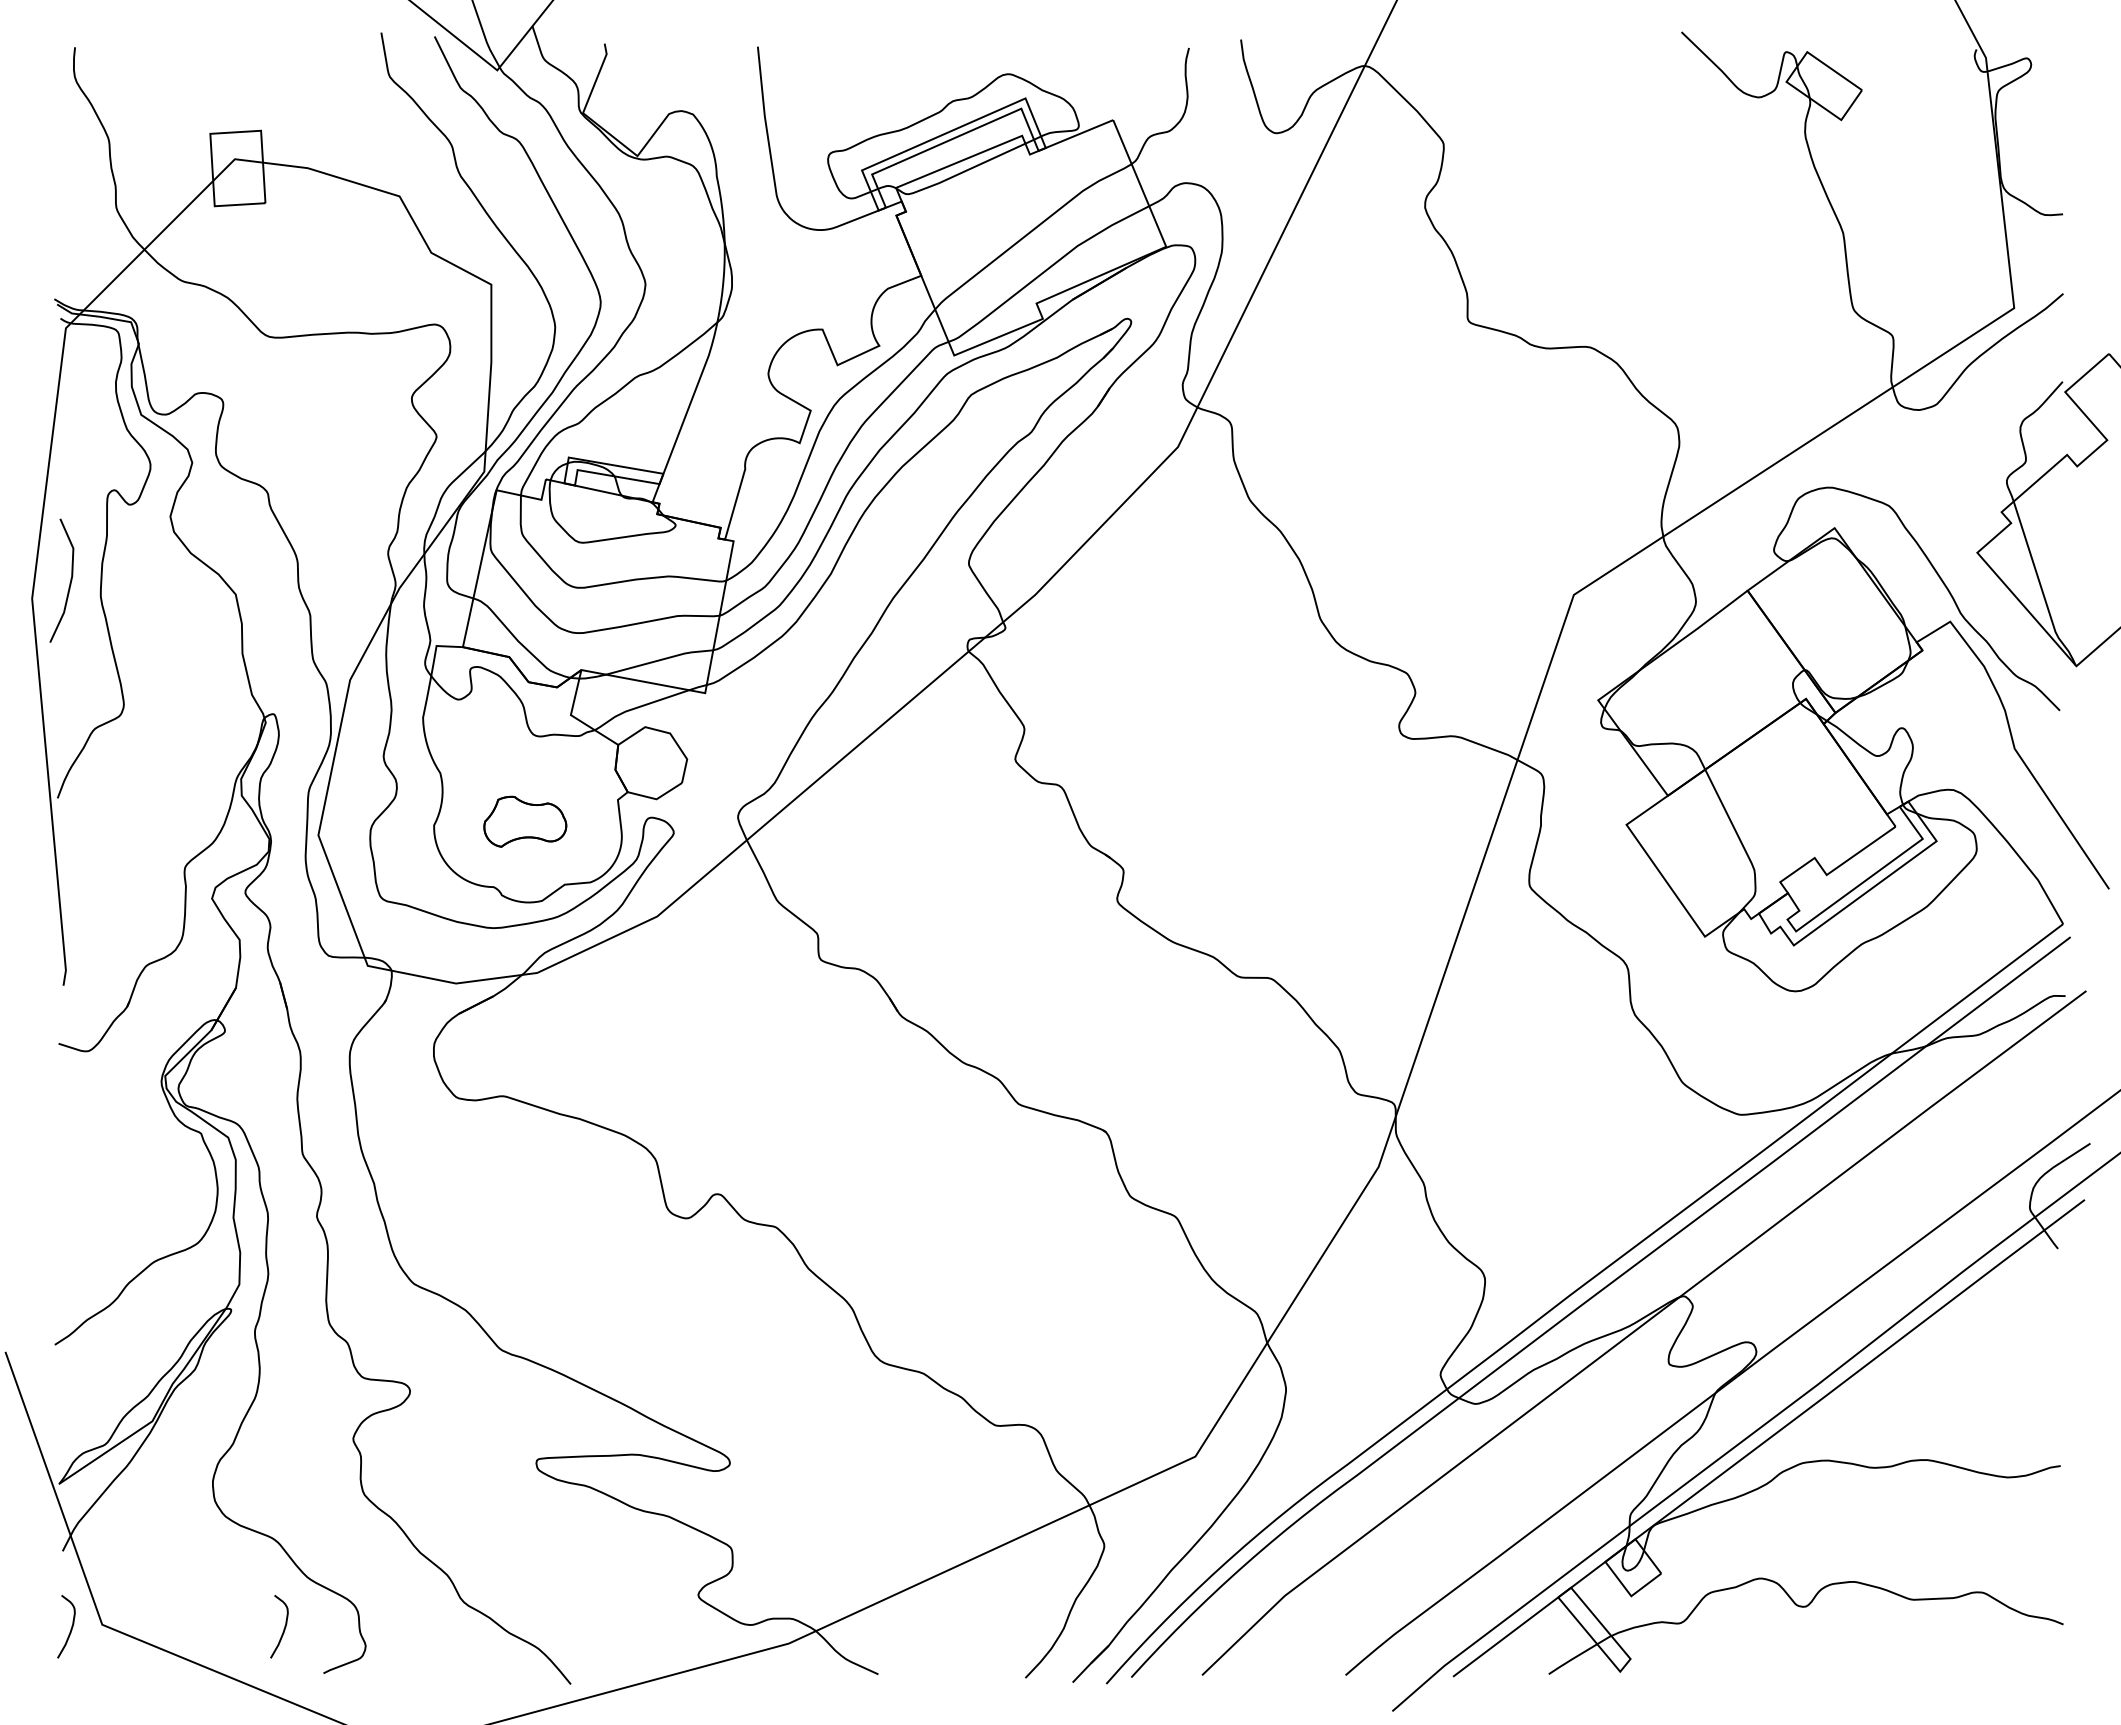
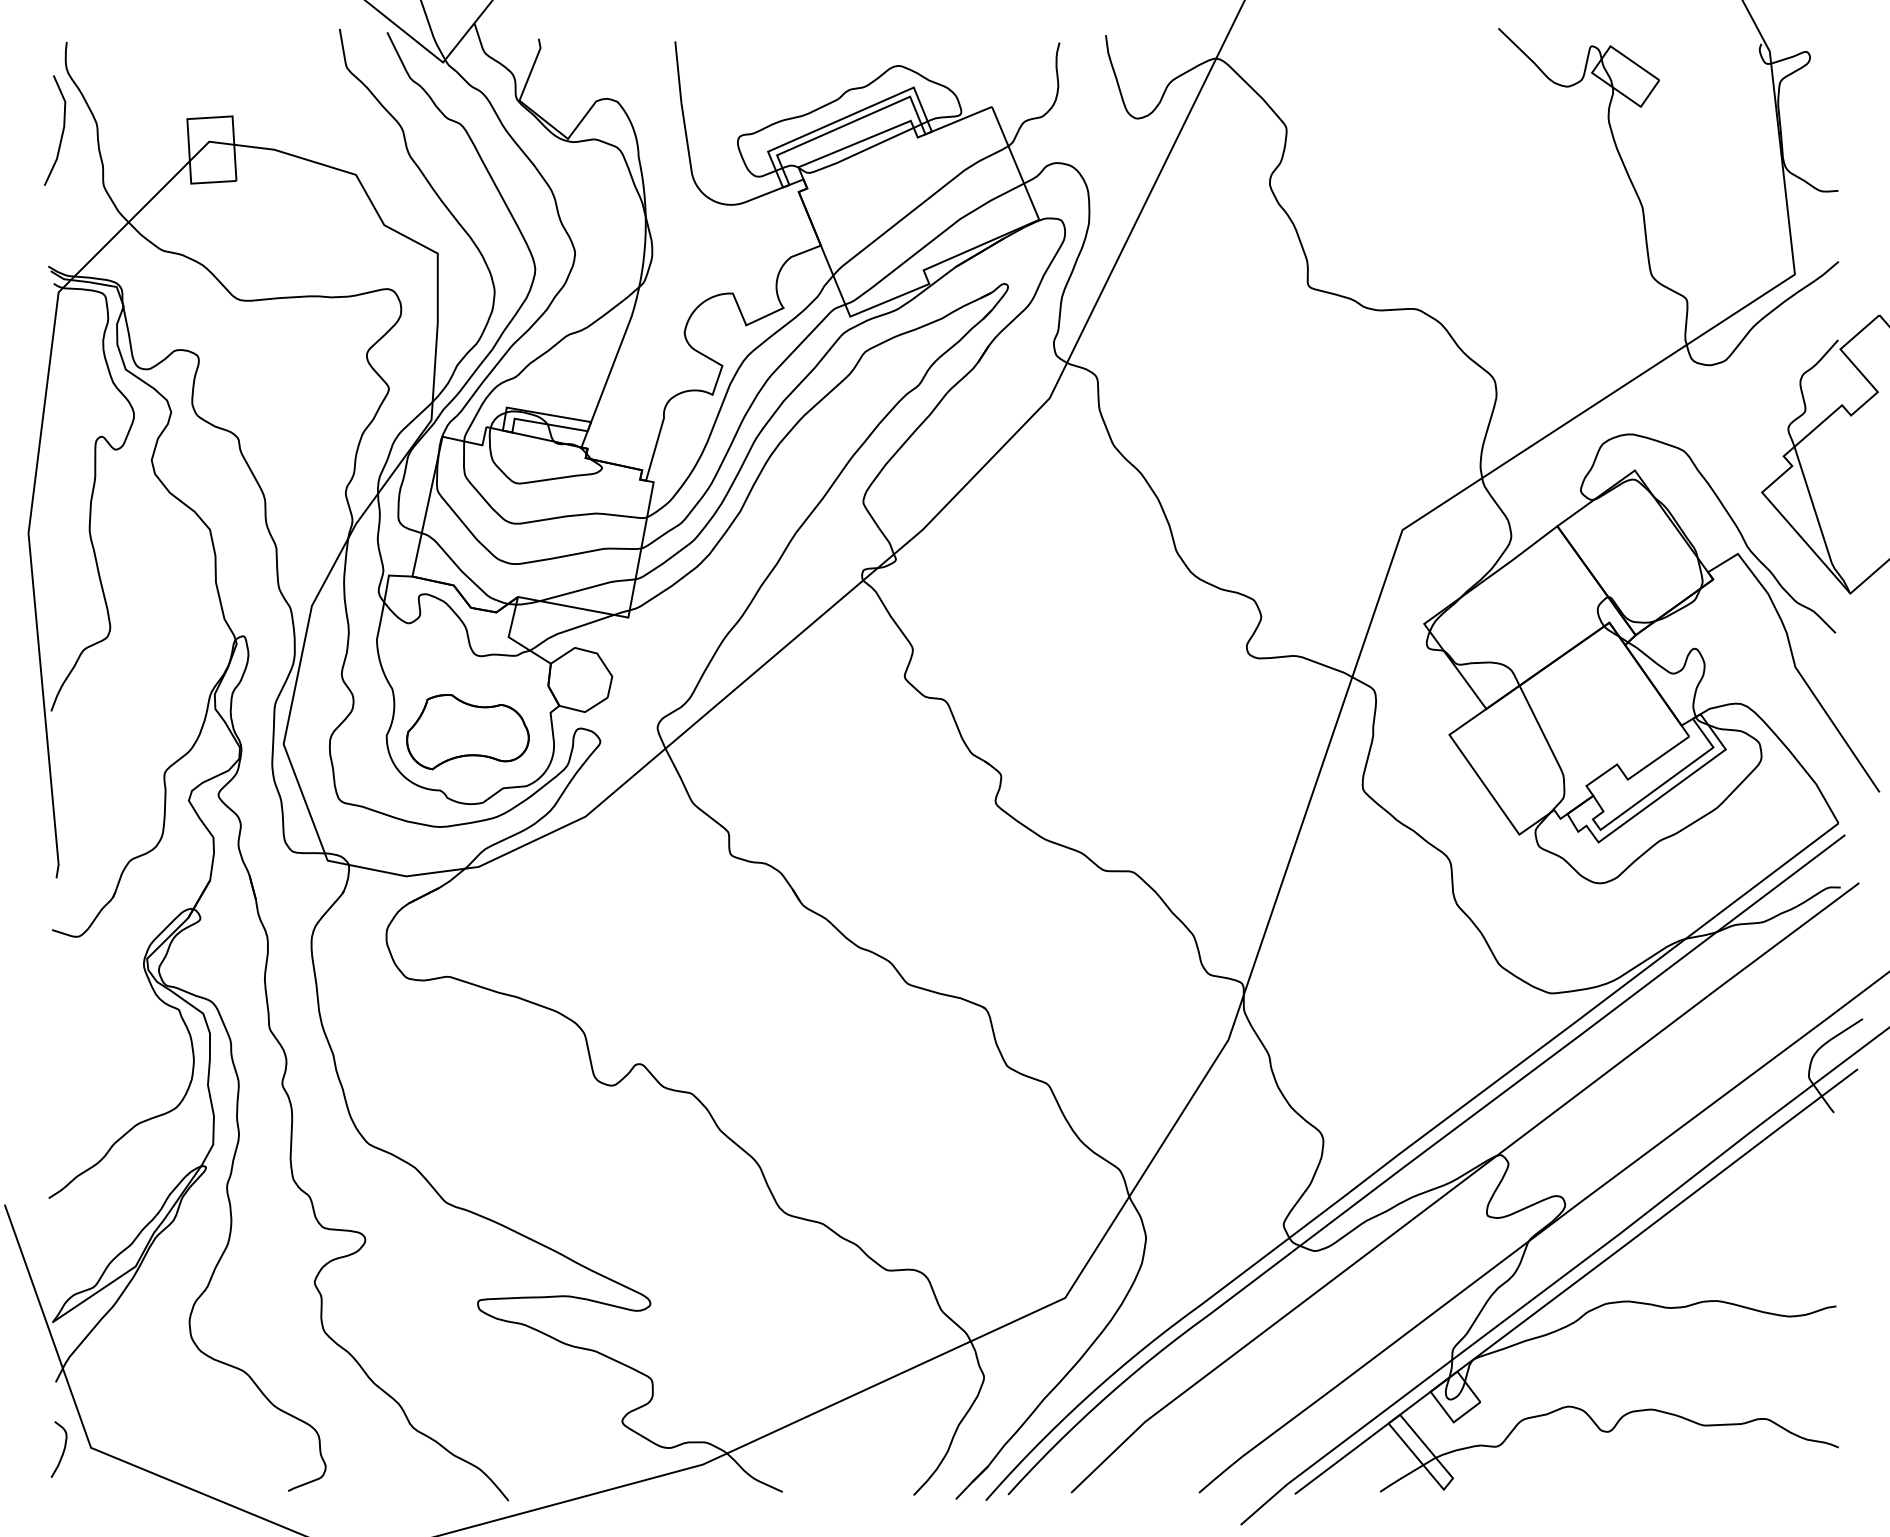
line: (69, 582) -> (61, 132), moved
part: (525, 821) -> (468, 731), size x1.67
curve: (283, 1628) -> (252, 1451), removed

